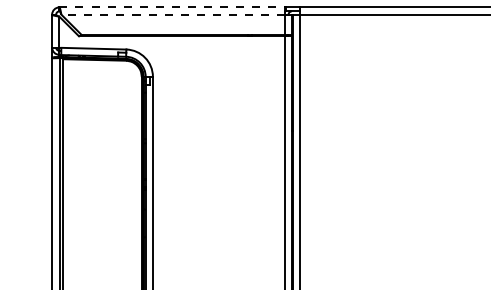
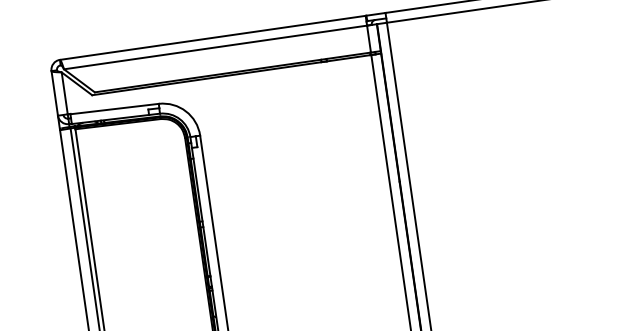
line: (172, 7) -> (213, 37), dashed -> solid
line: (173, 14) -> (215, 47), dashed -> solid

